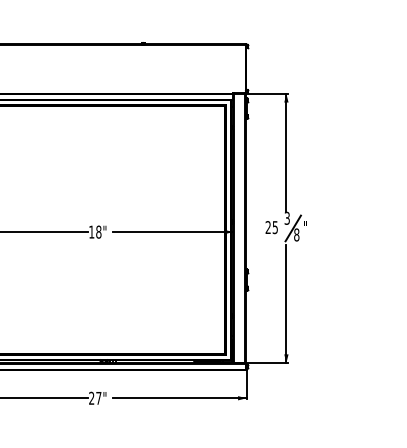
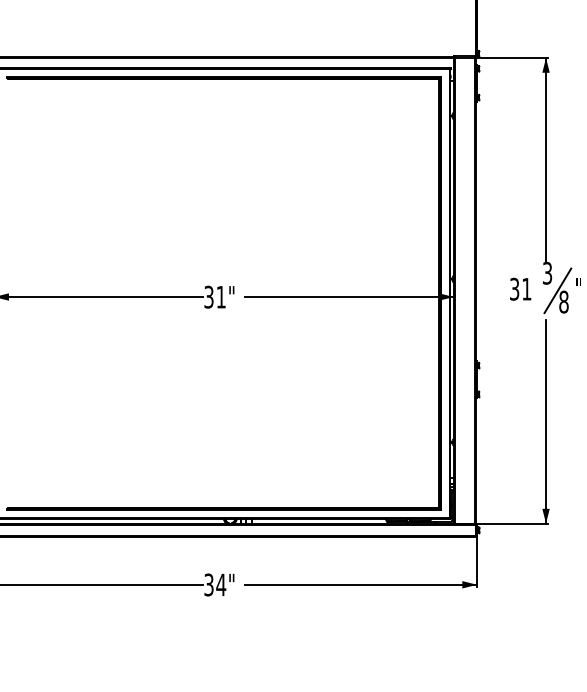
text: (271, 227) -> (520, 289), 25 -> 31
text: (95, 231) -> (215, 296), 18" -> 31"
text: (95, 398) -> (215, 585), 27" -> 34"

